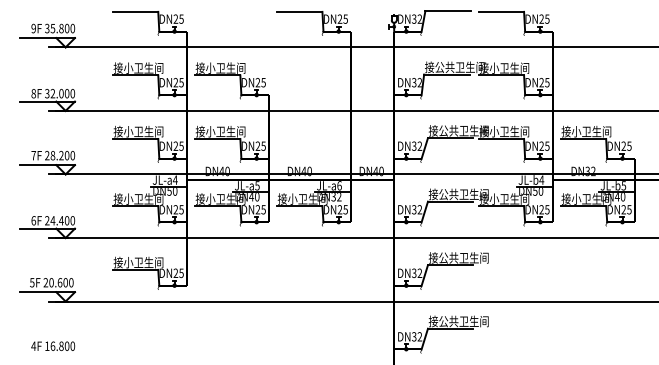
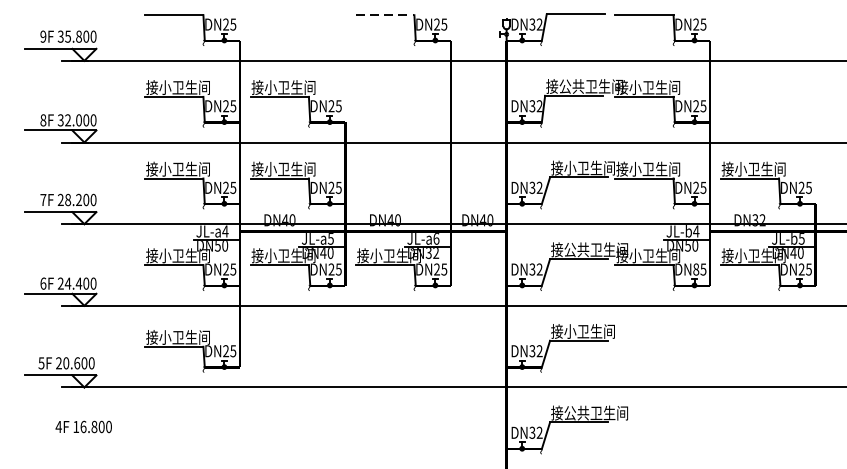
line: (299, 11) -> (384, 14), solid -> dashed
text: (463, 130) -> (595, 167), 接公共卫生间 -> 接小卫生间
text: (541, 209) -> (695, 269), DN25 -> DN85
text: (463, 257) -> (595, 330), 接公共卫生间 -> 接小卫生间
text: (53, 345) -> (84, 425), moved

